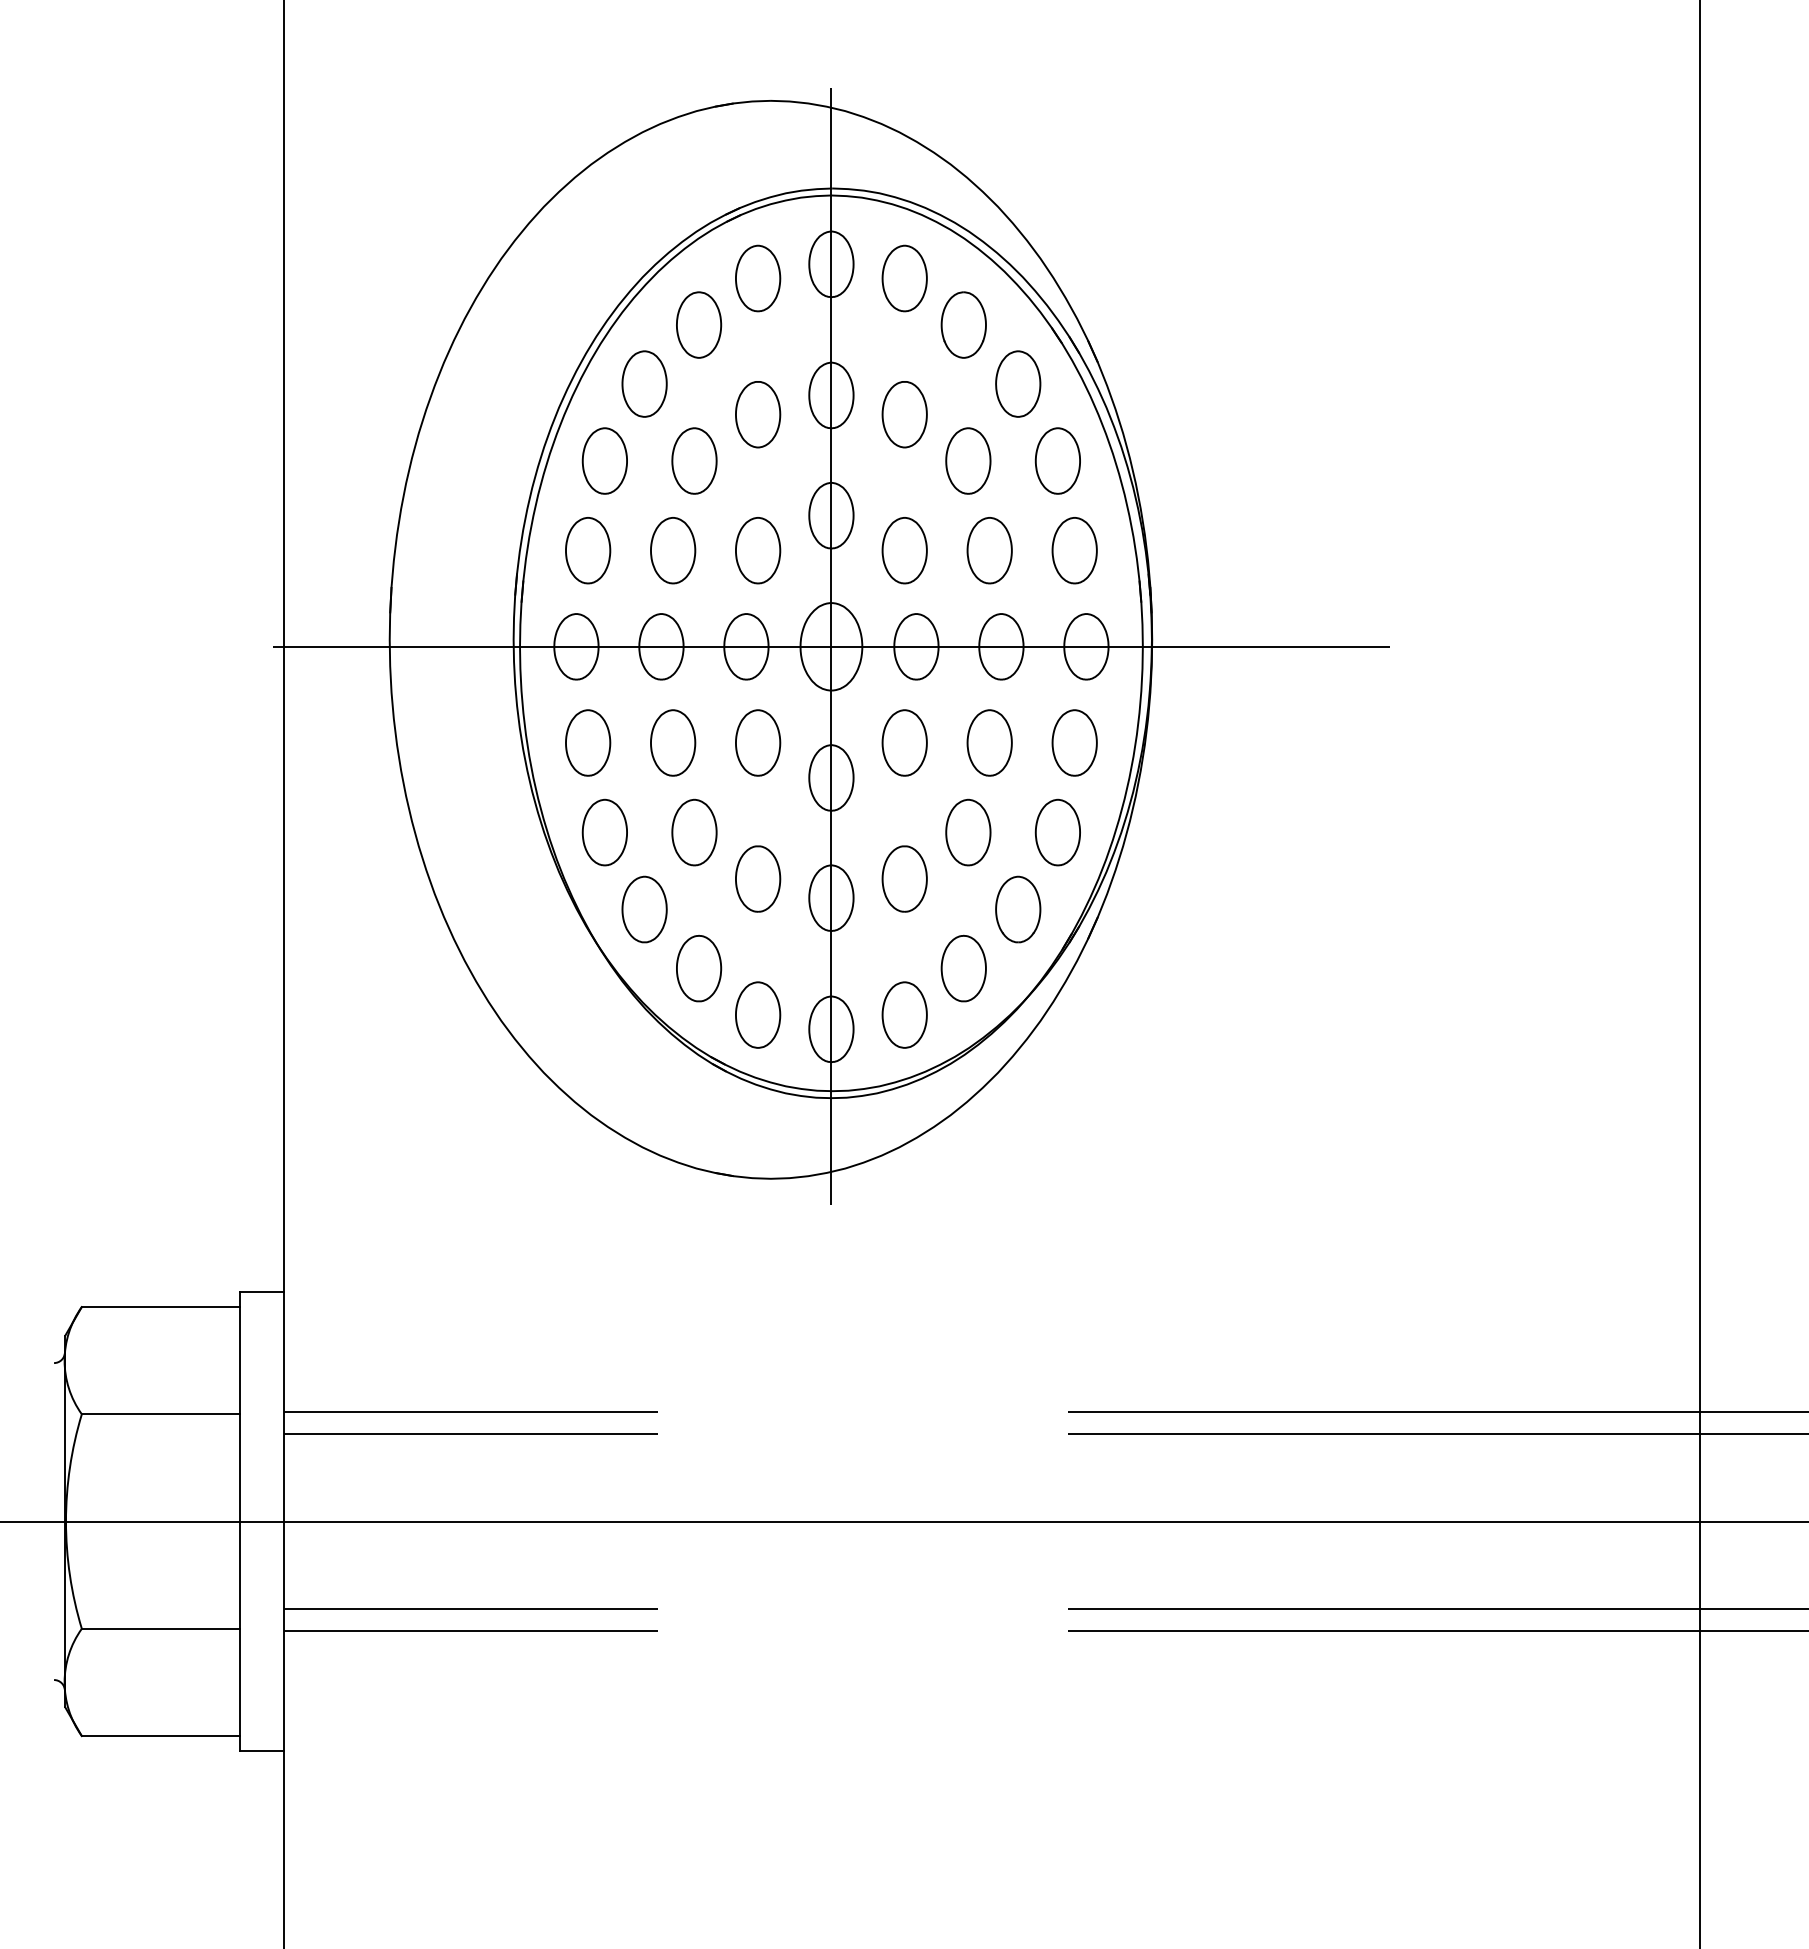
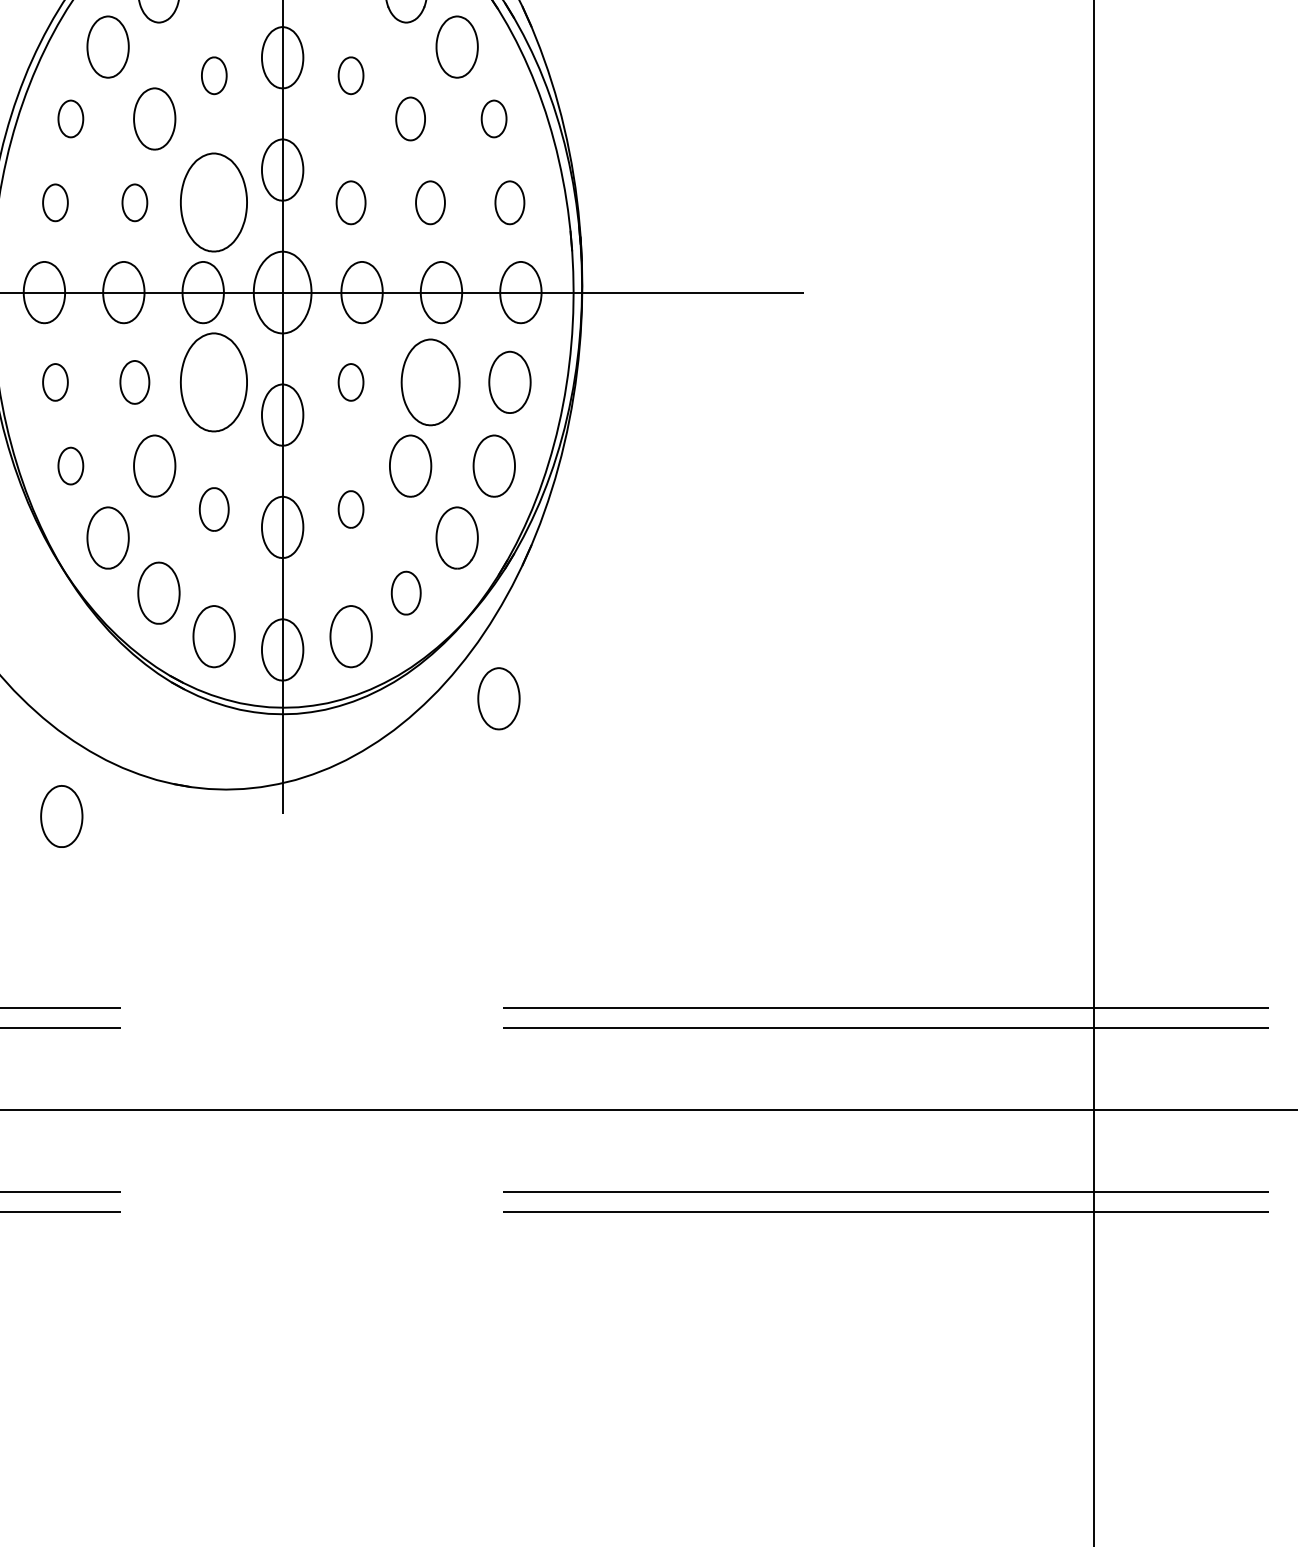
part: (758, 414) -> (214, 75), size x0.6
part: (904, 414) -> (350, 75), size x0.6
part: (604, 460) -> (70, 118), size x0.6
part: (968, 460) -> (410, 118), size x0.7
part: (1057, 460) -> (493, 118), size x0.6
part: (588, 550) -> (55, 202), size x0.6
part: (673, 550) -> (135, 202), size x0.6
part: (758, 550) -> (214, 202), size x1.6
part: (904, 550) -> (350, 202), size x0.7
part: (989, 550) -> (430, 202), size x0.7
part: (1074, 550) -> (509, 202), size x0.7
part: (588, 742) -> (55, 381), size x0.6
part: (673, 742) -> (135, 381), size x0.7
part: (758, 742) -> (214, 381), size x1.6
part: (904, 742) -> (350, 381), size x0.6
part: (989, 742) -> (430, 381), size x1.4
part: (604, 832) -> (70, 466), size x0.6
part: (758, 878) -> (214, 509), size x0.7
part: (904, 878) -> (350, 509), size x0.6
part: (963, 968) -> (406, 593), size x0.7
part: (1062, 1081) -> (498, 698), added
part: (595, 1207) -> (62, 816), added

